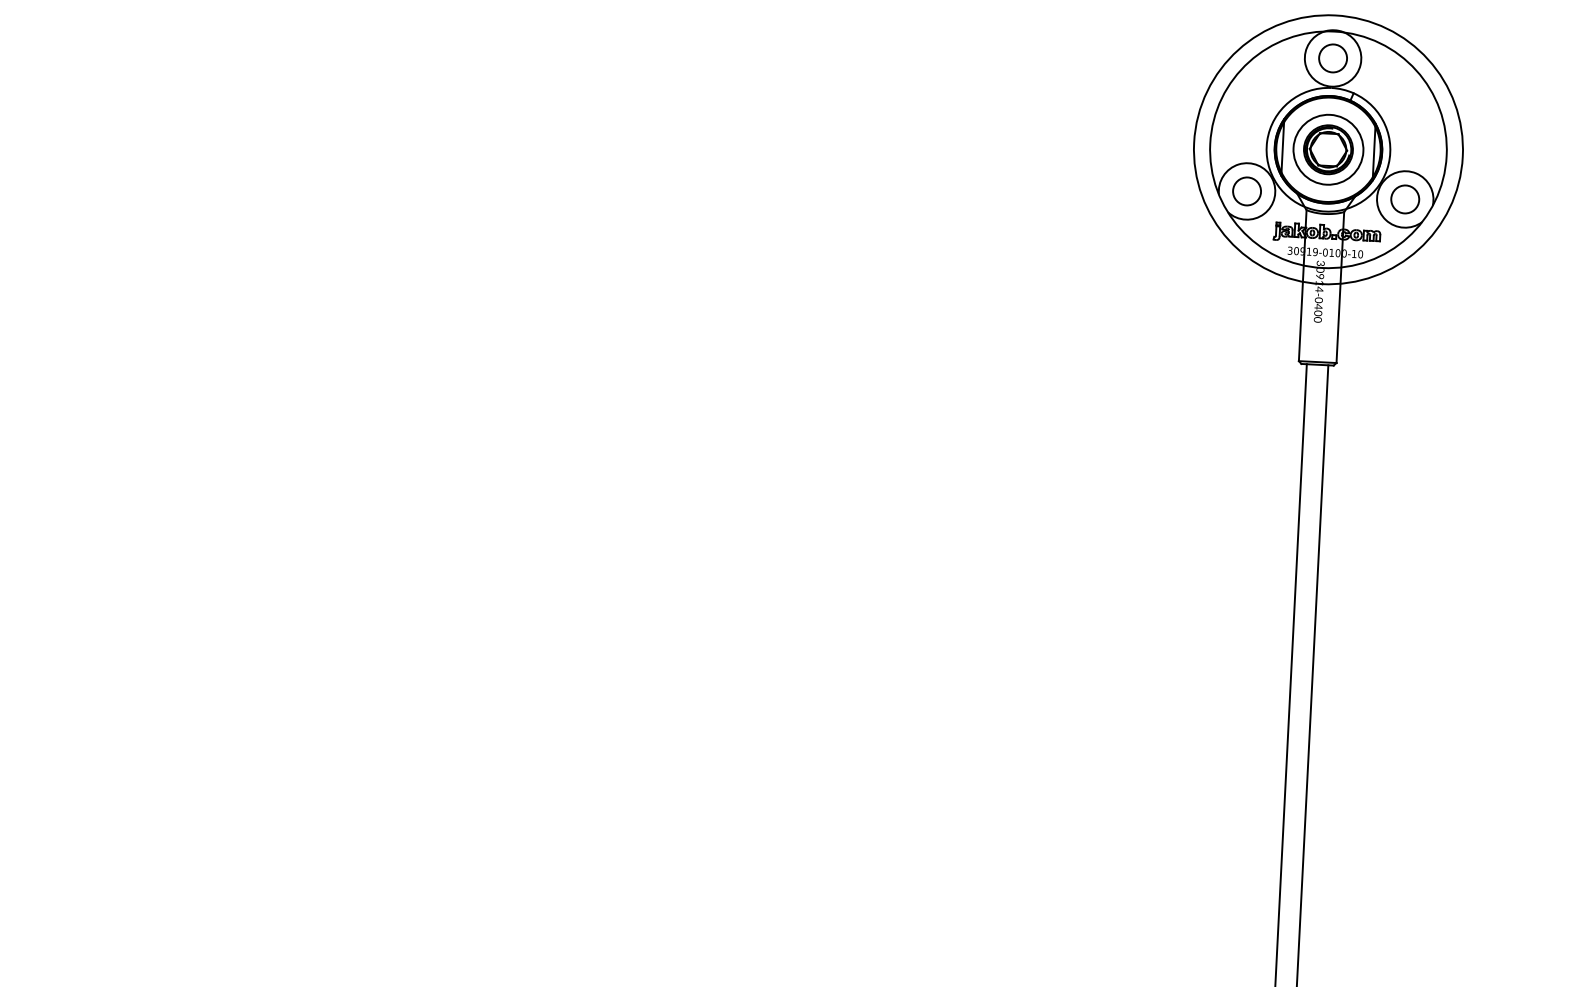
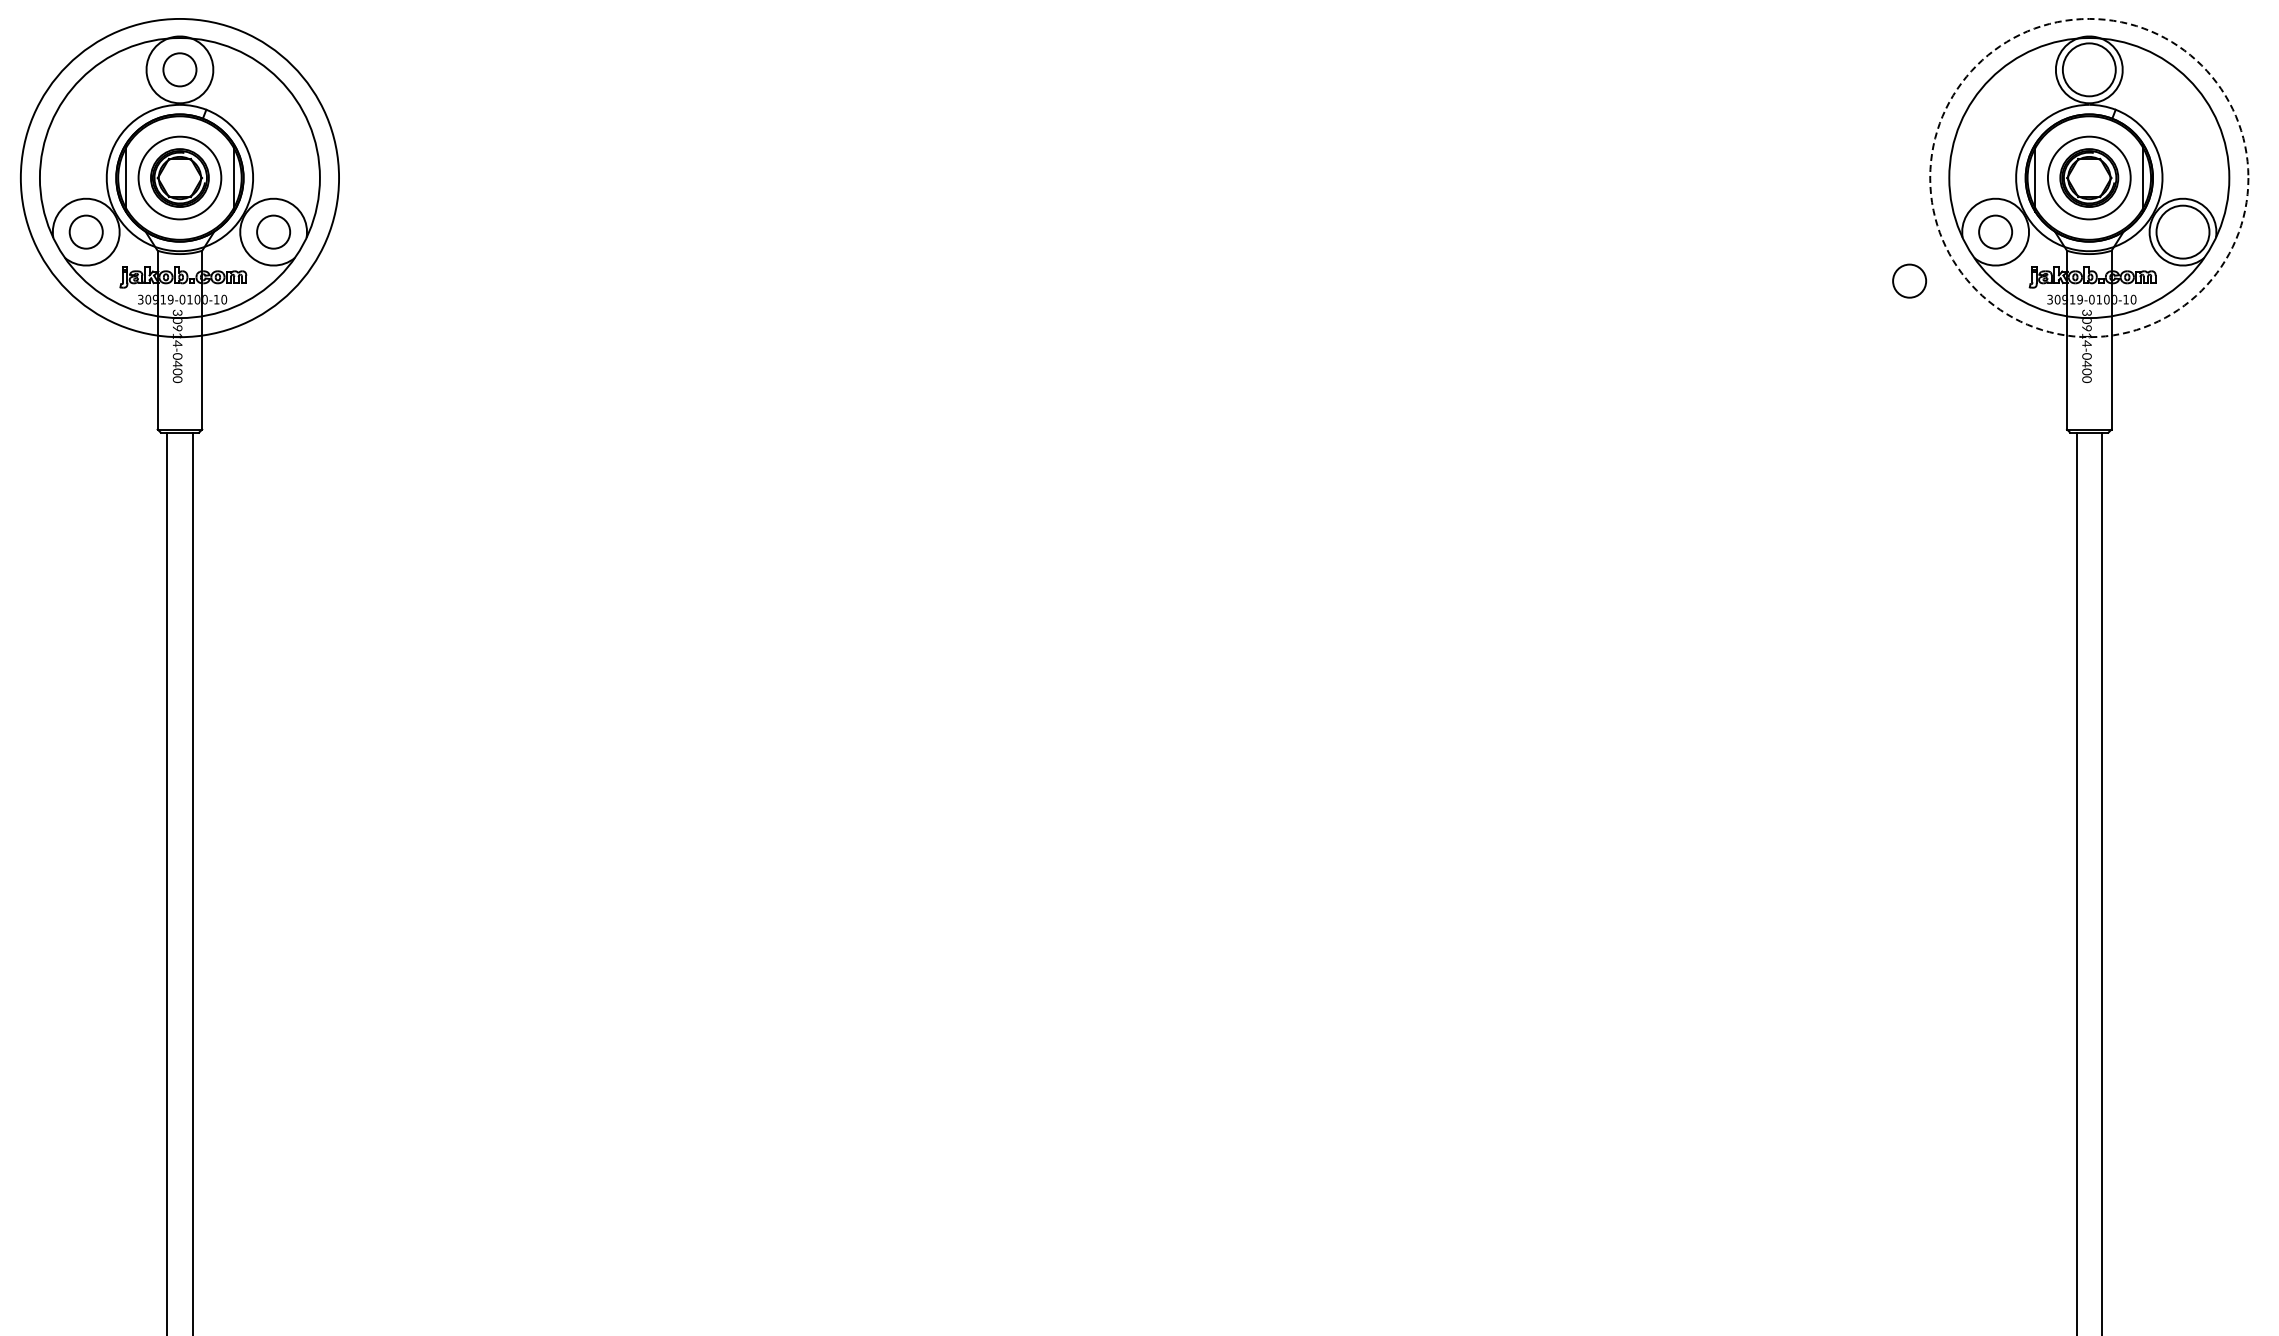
circle: (1332, 58) -> (2088, 69), size x1.6
circle: (1328, 149) -> (2089, 177), solid -> dashed
circle: (1404, 198) -> (2182, 231), size x1.6
circle: (1172, 228) -> (1909, 280), added

